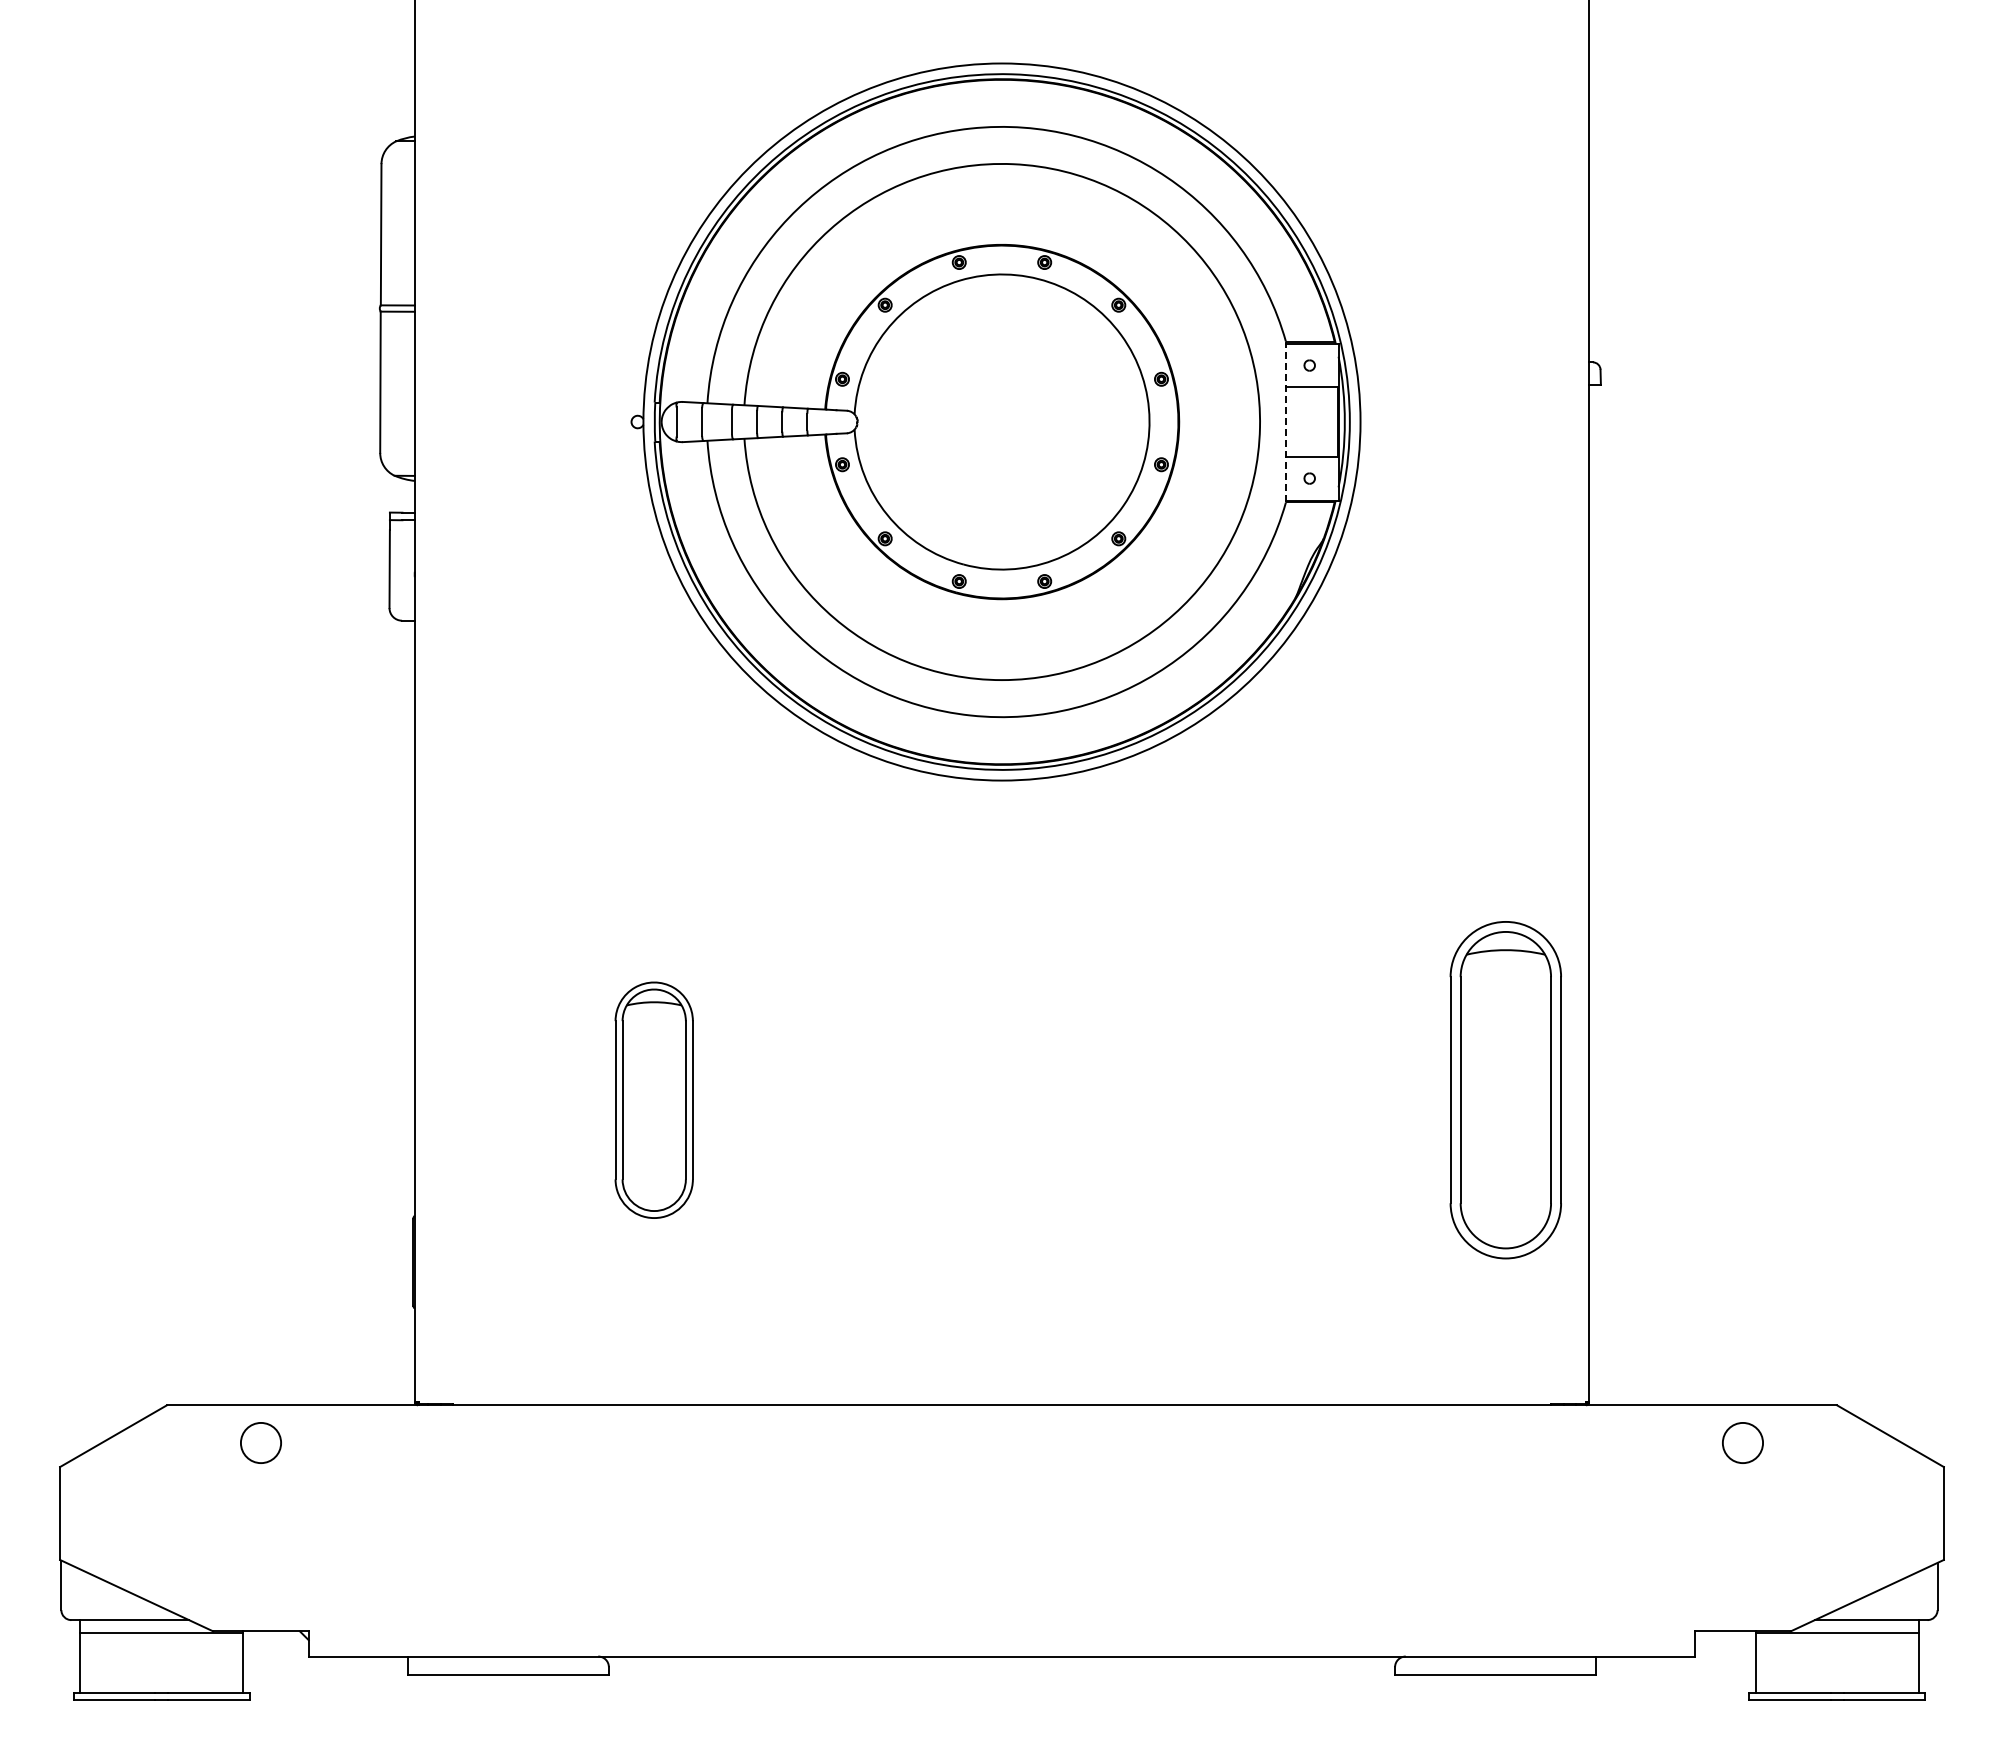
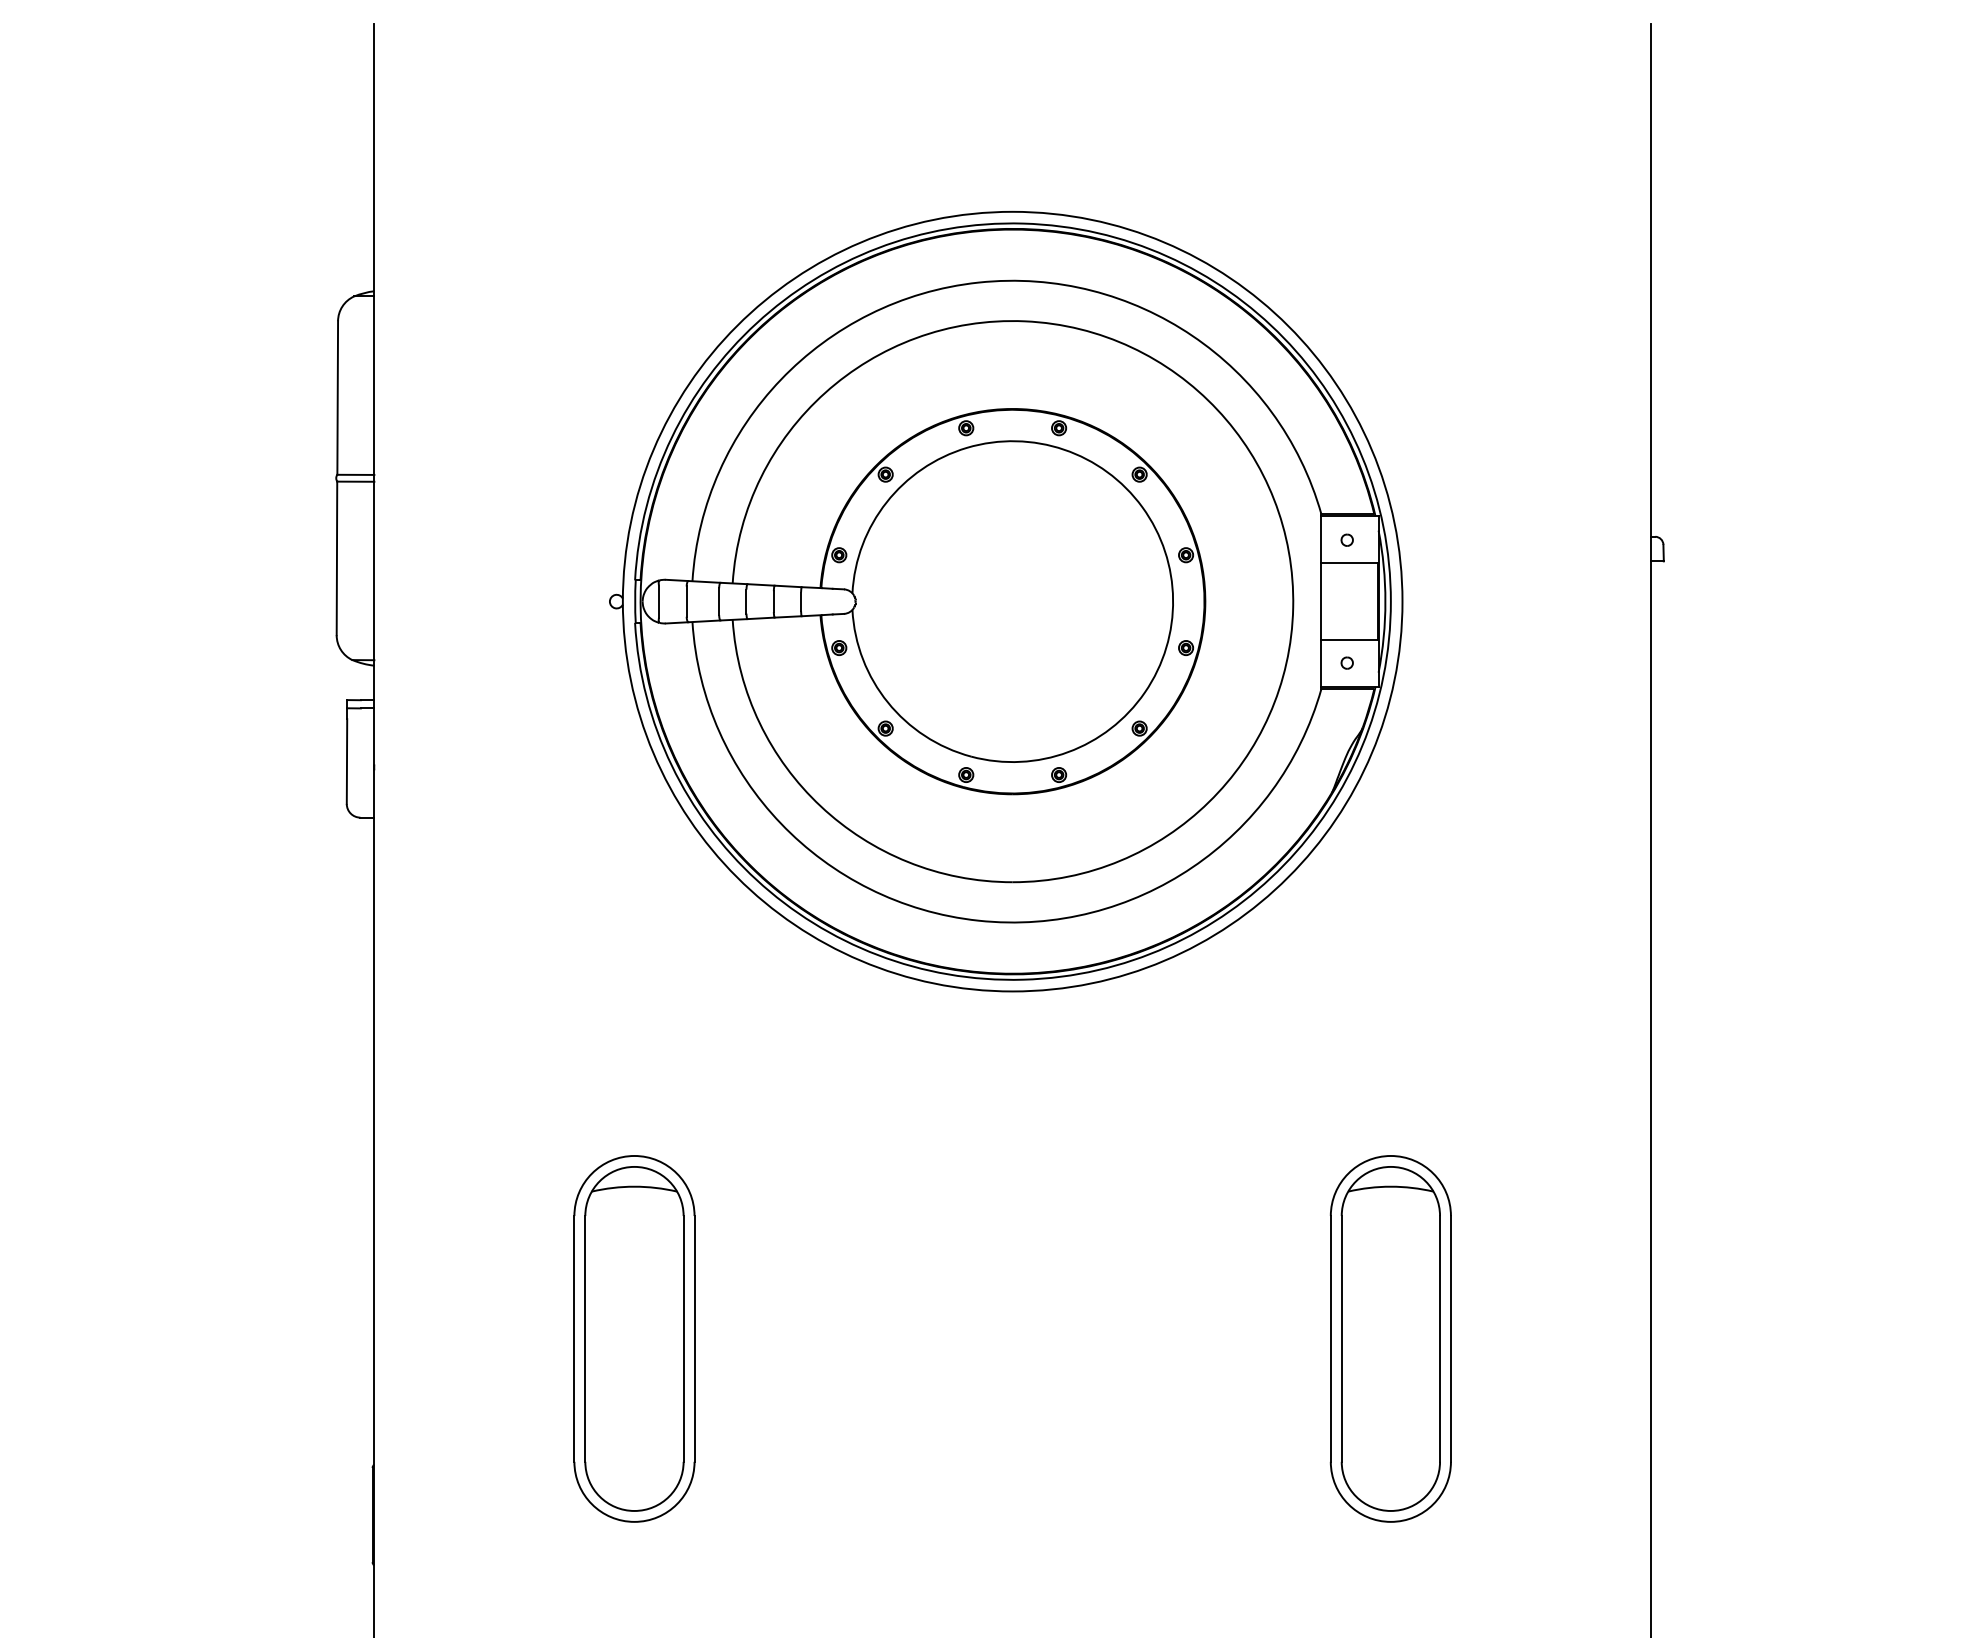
line: (1285, 421) -> (1320, 601), dashed -> solid
part: (1505, 1090) -> (1390, 1339), moved
part: (654, 1100) -> (634, 1339), size x1.43

